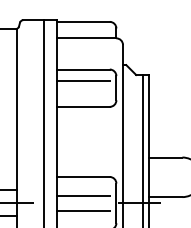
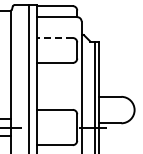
line: (83, 68) -> (55, 37), solid -> dashed
line: (82, 80) -> (54, 45), removed
line: (82, 195) -> (54, 122), removed
line: (82, 210) -> (54, 132), removed

